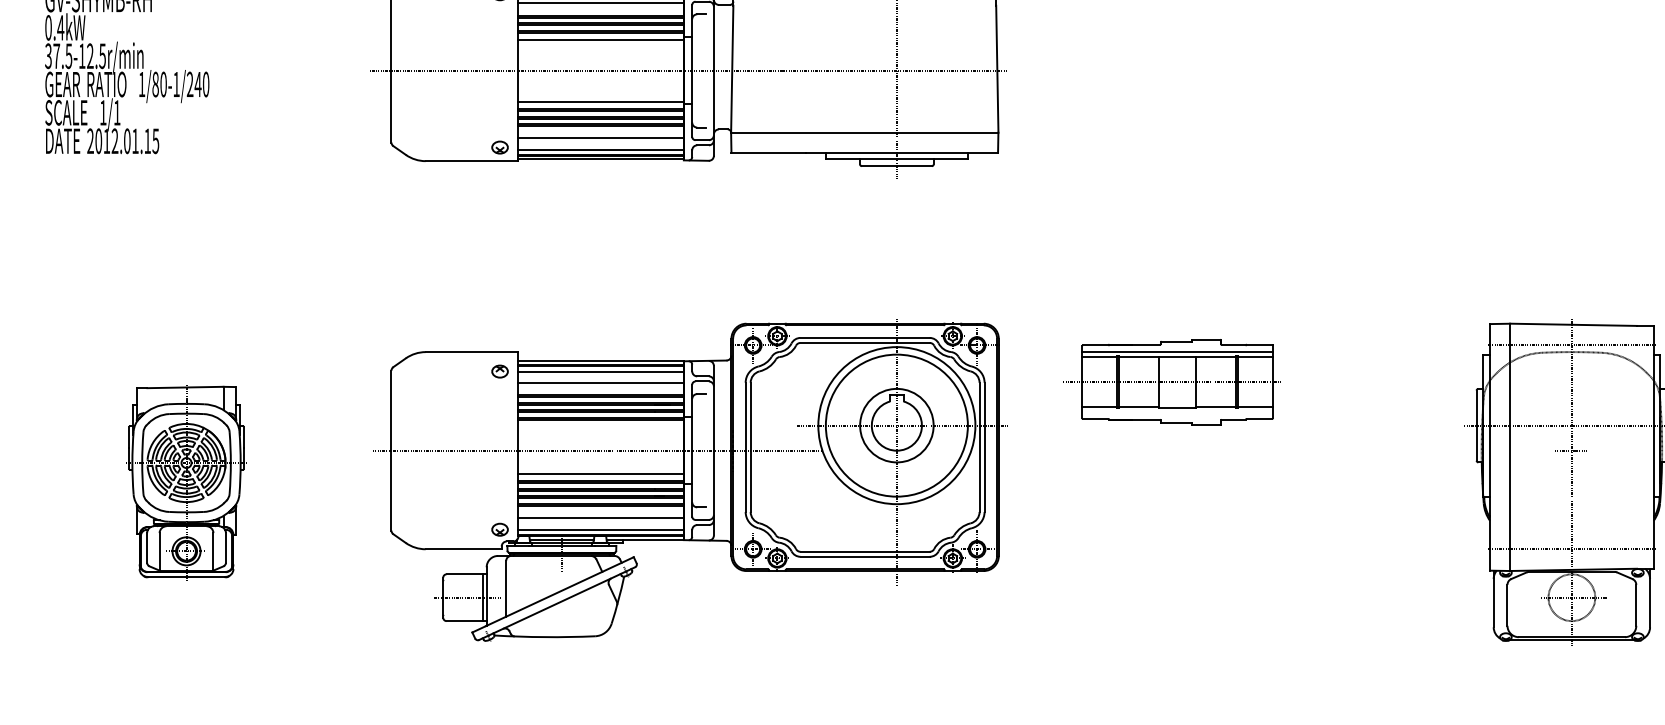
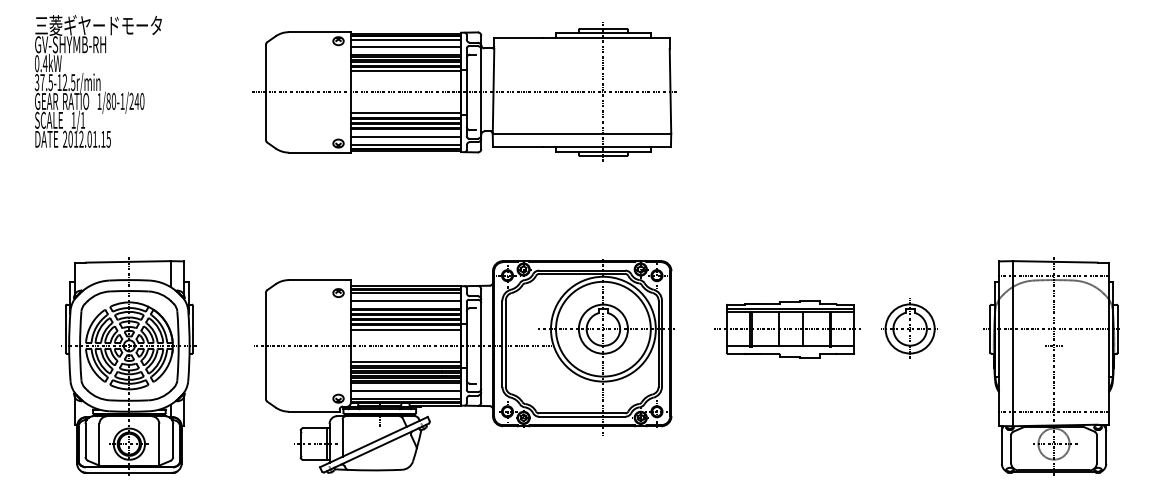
part: (1172, 382) -> (787, 329), moved
part: (1355, 424) -> (909, 328), added
line: (600, 427) -> (405, 330), added
part: (185, 481) -> (128, 366), size x1.67

